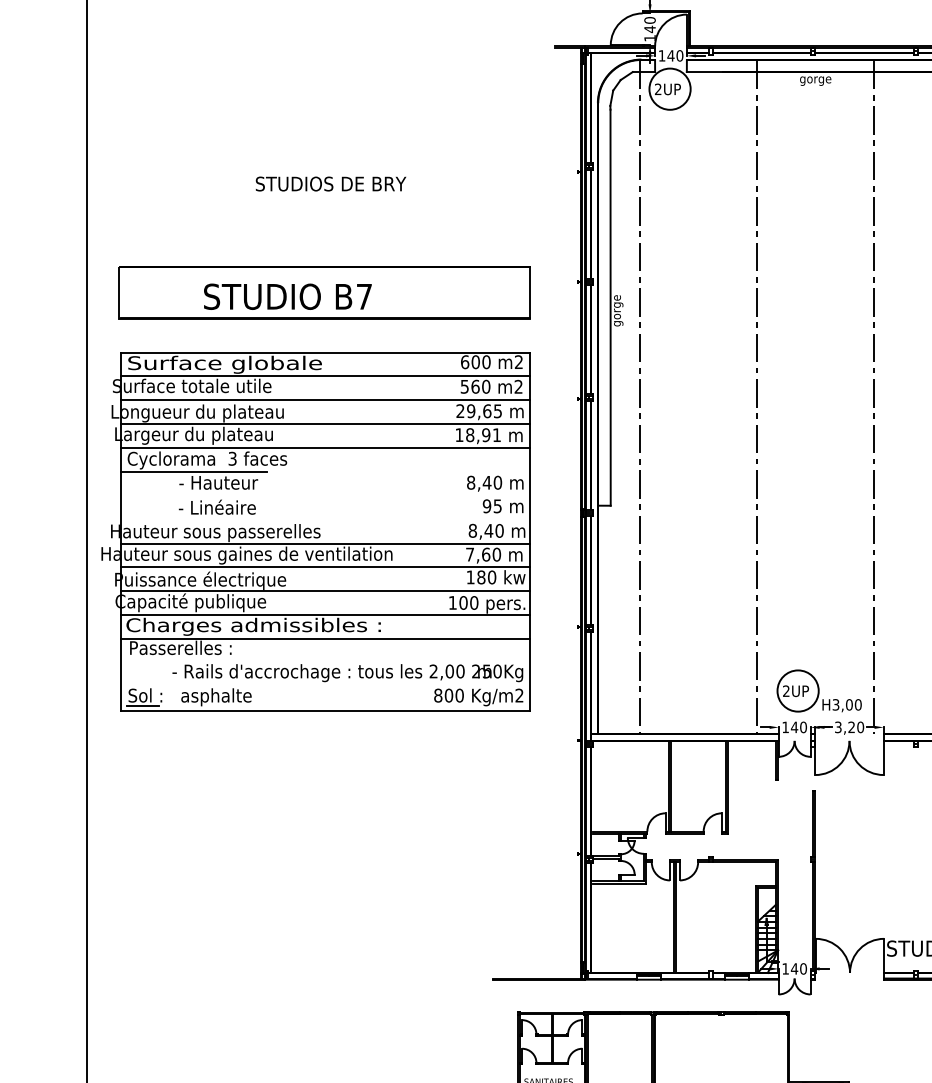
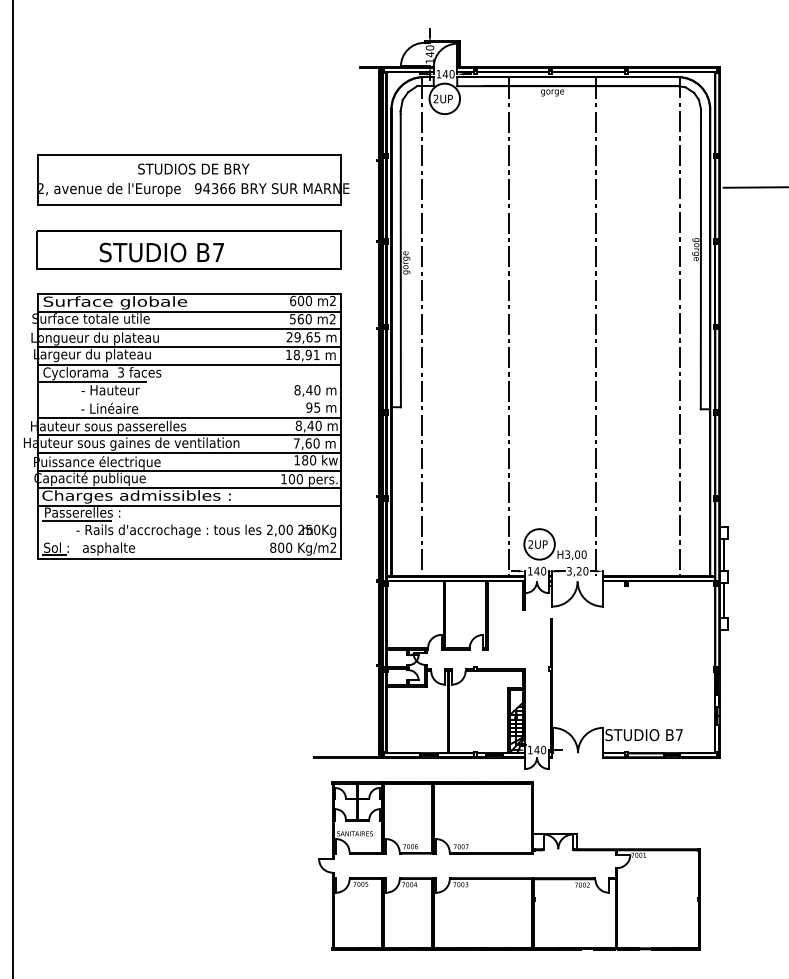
part: (330, 198) -> (193, 179), added
line: (325, 519) -> (189, 417), added
line: (172, 660) -> (76, 521), added

